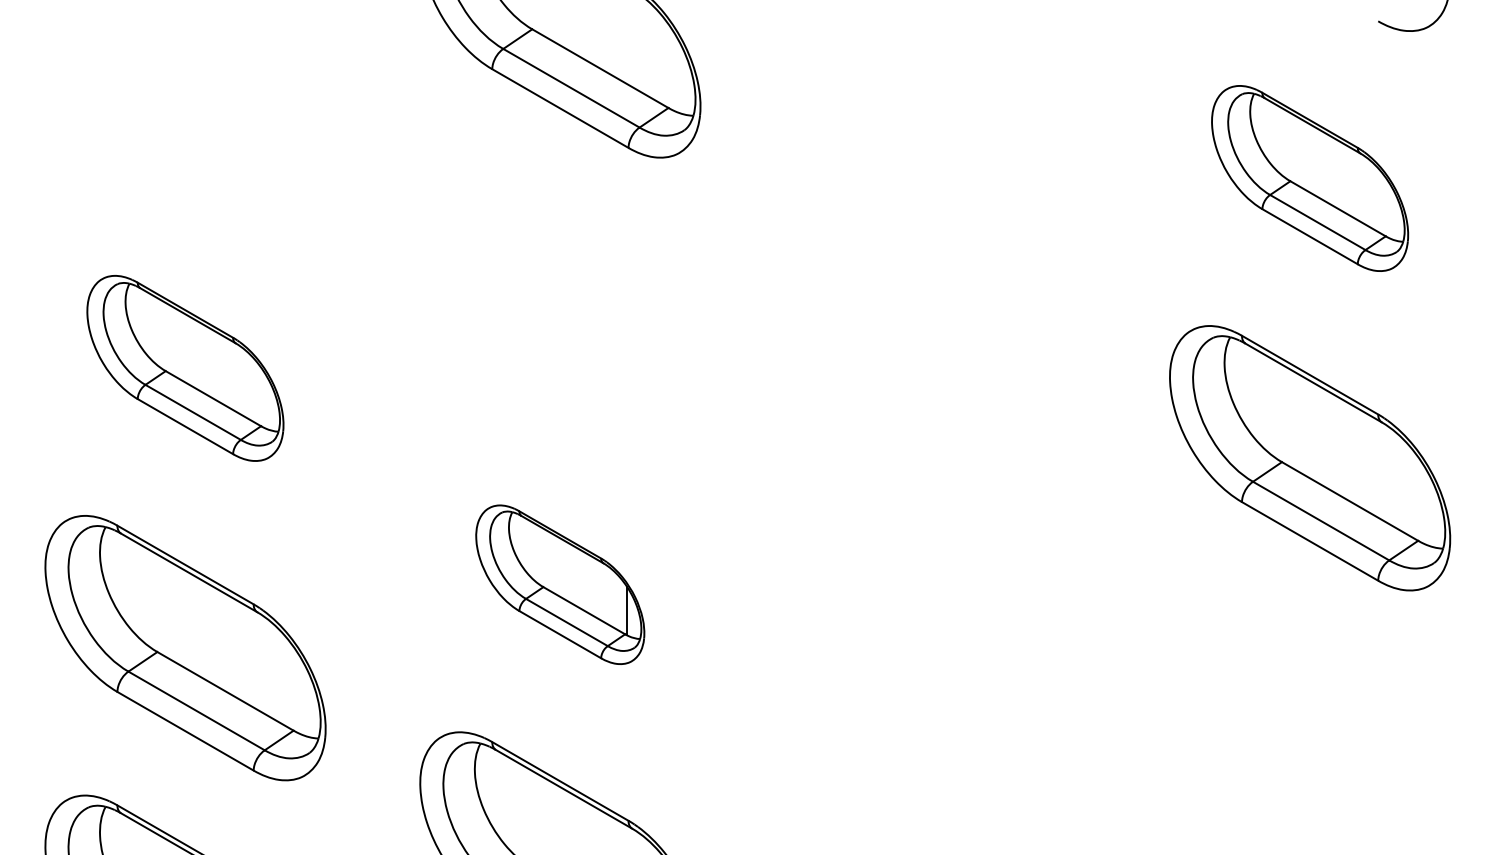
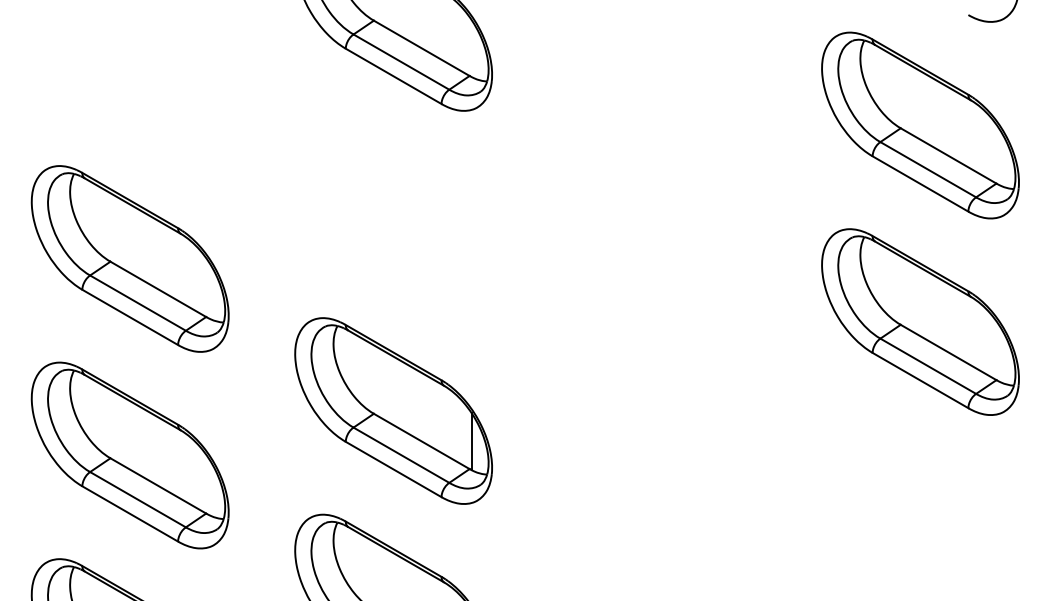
part: (1310, 178) -> (920, 125), size x1.43
part: (184, 367) -> (129, 258), size x1.43
part: (560, 584) -> (393, 410), size x1.67

